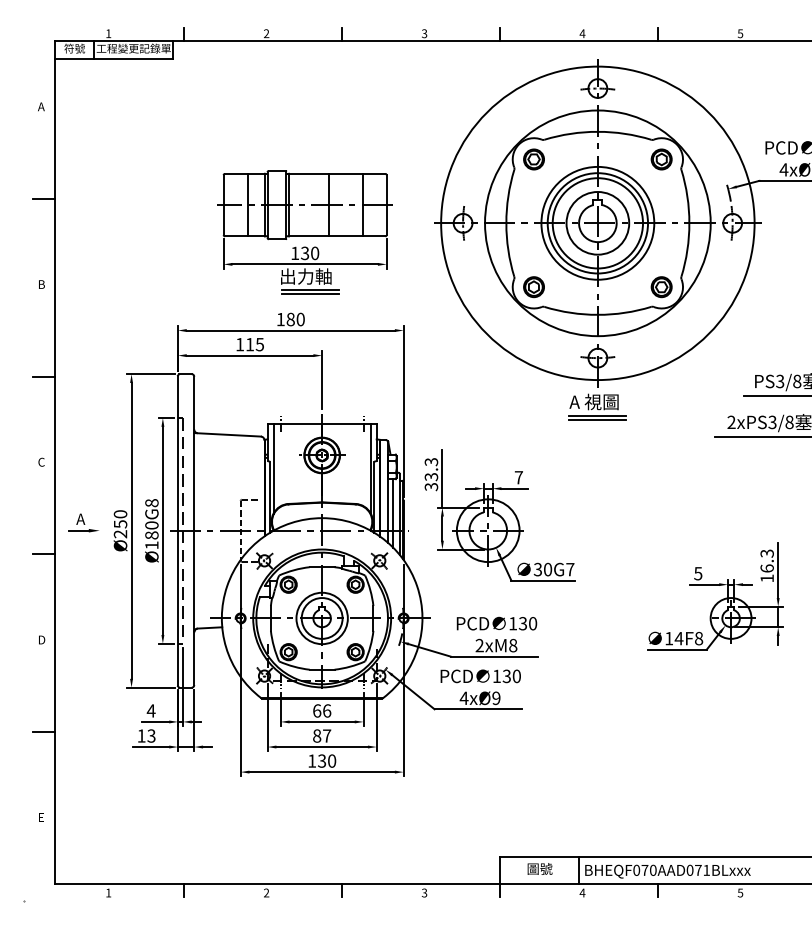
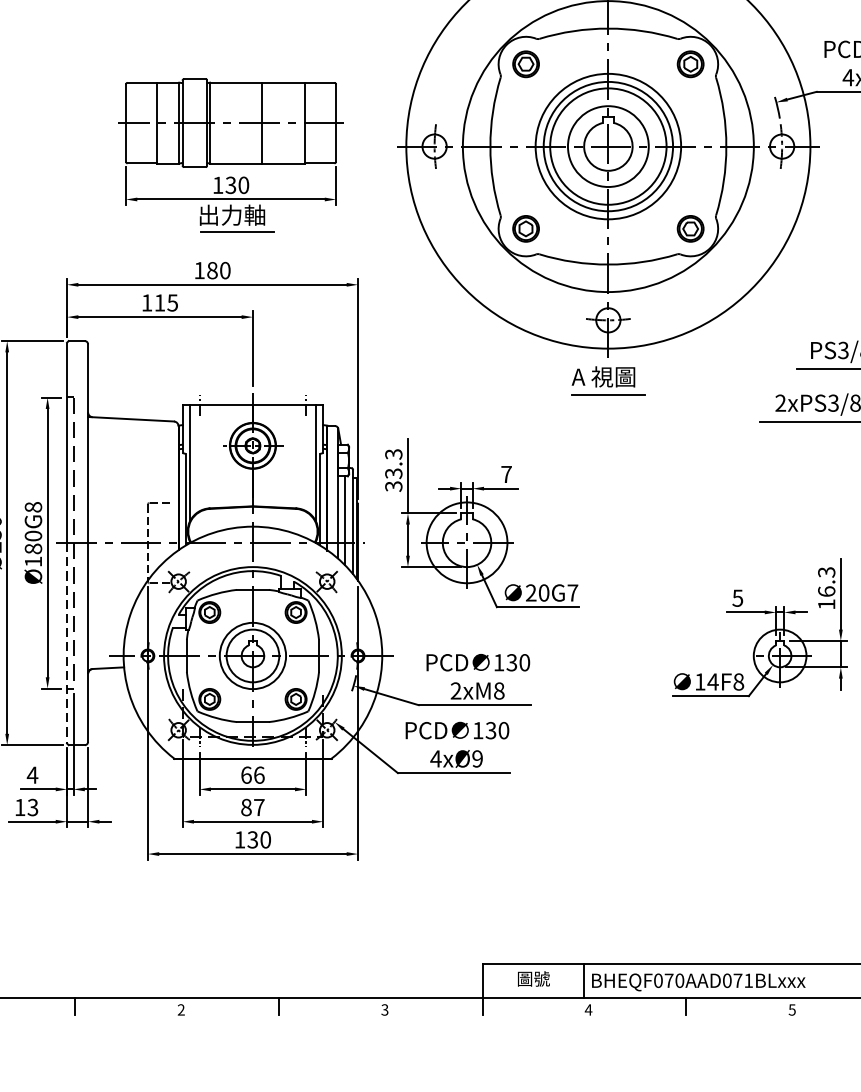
line: (310, 294) -> (237, 238), removed
line: (597, 420) -> (607, 400), removed
text: (537, 569) -> (530, 592), 30G7 -> 20G7
line: (177, 608) -> (66, 643), solid -> dashed

